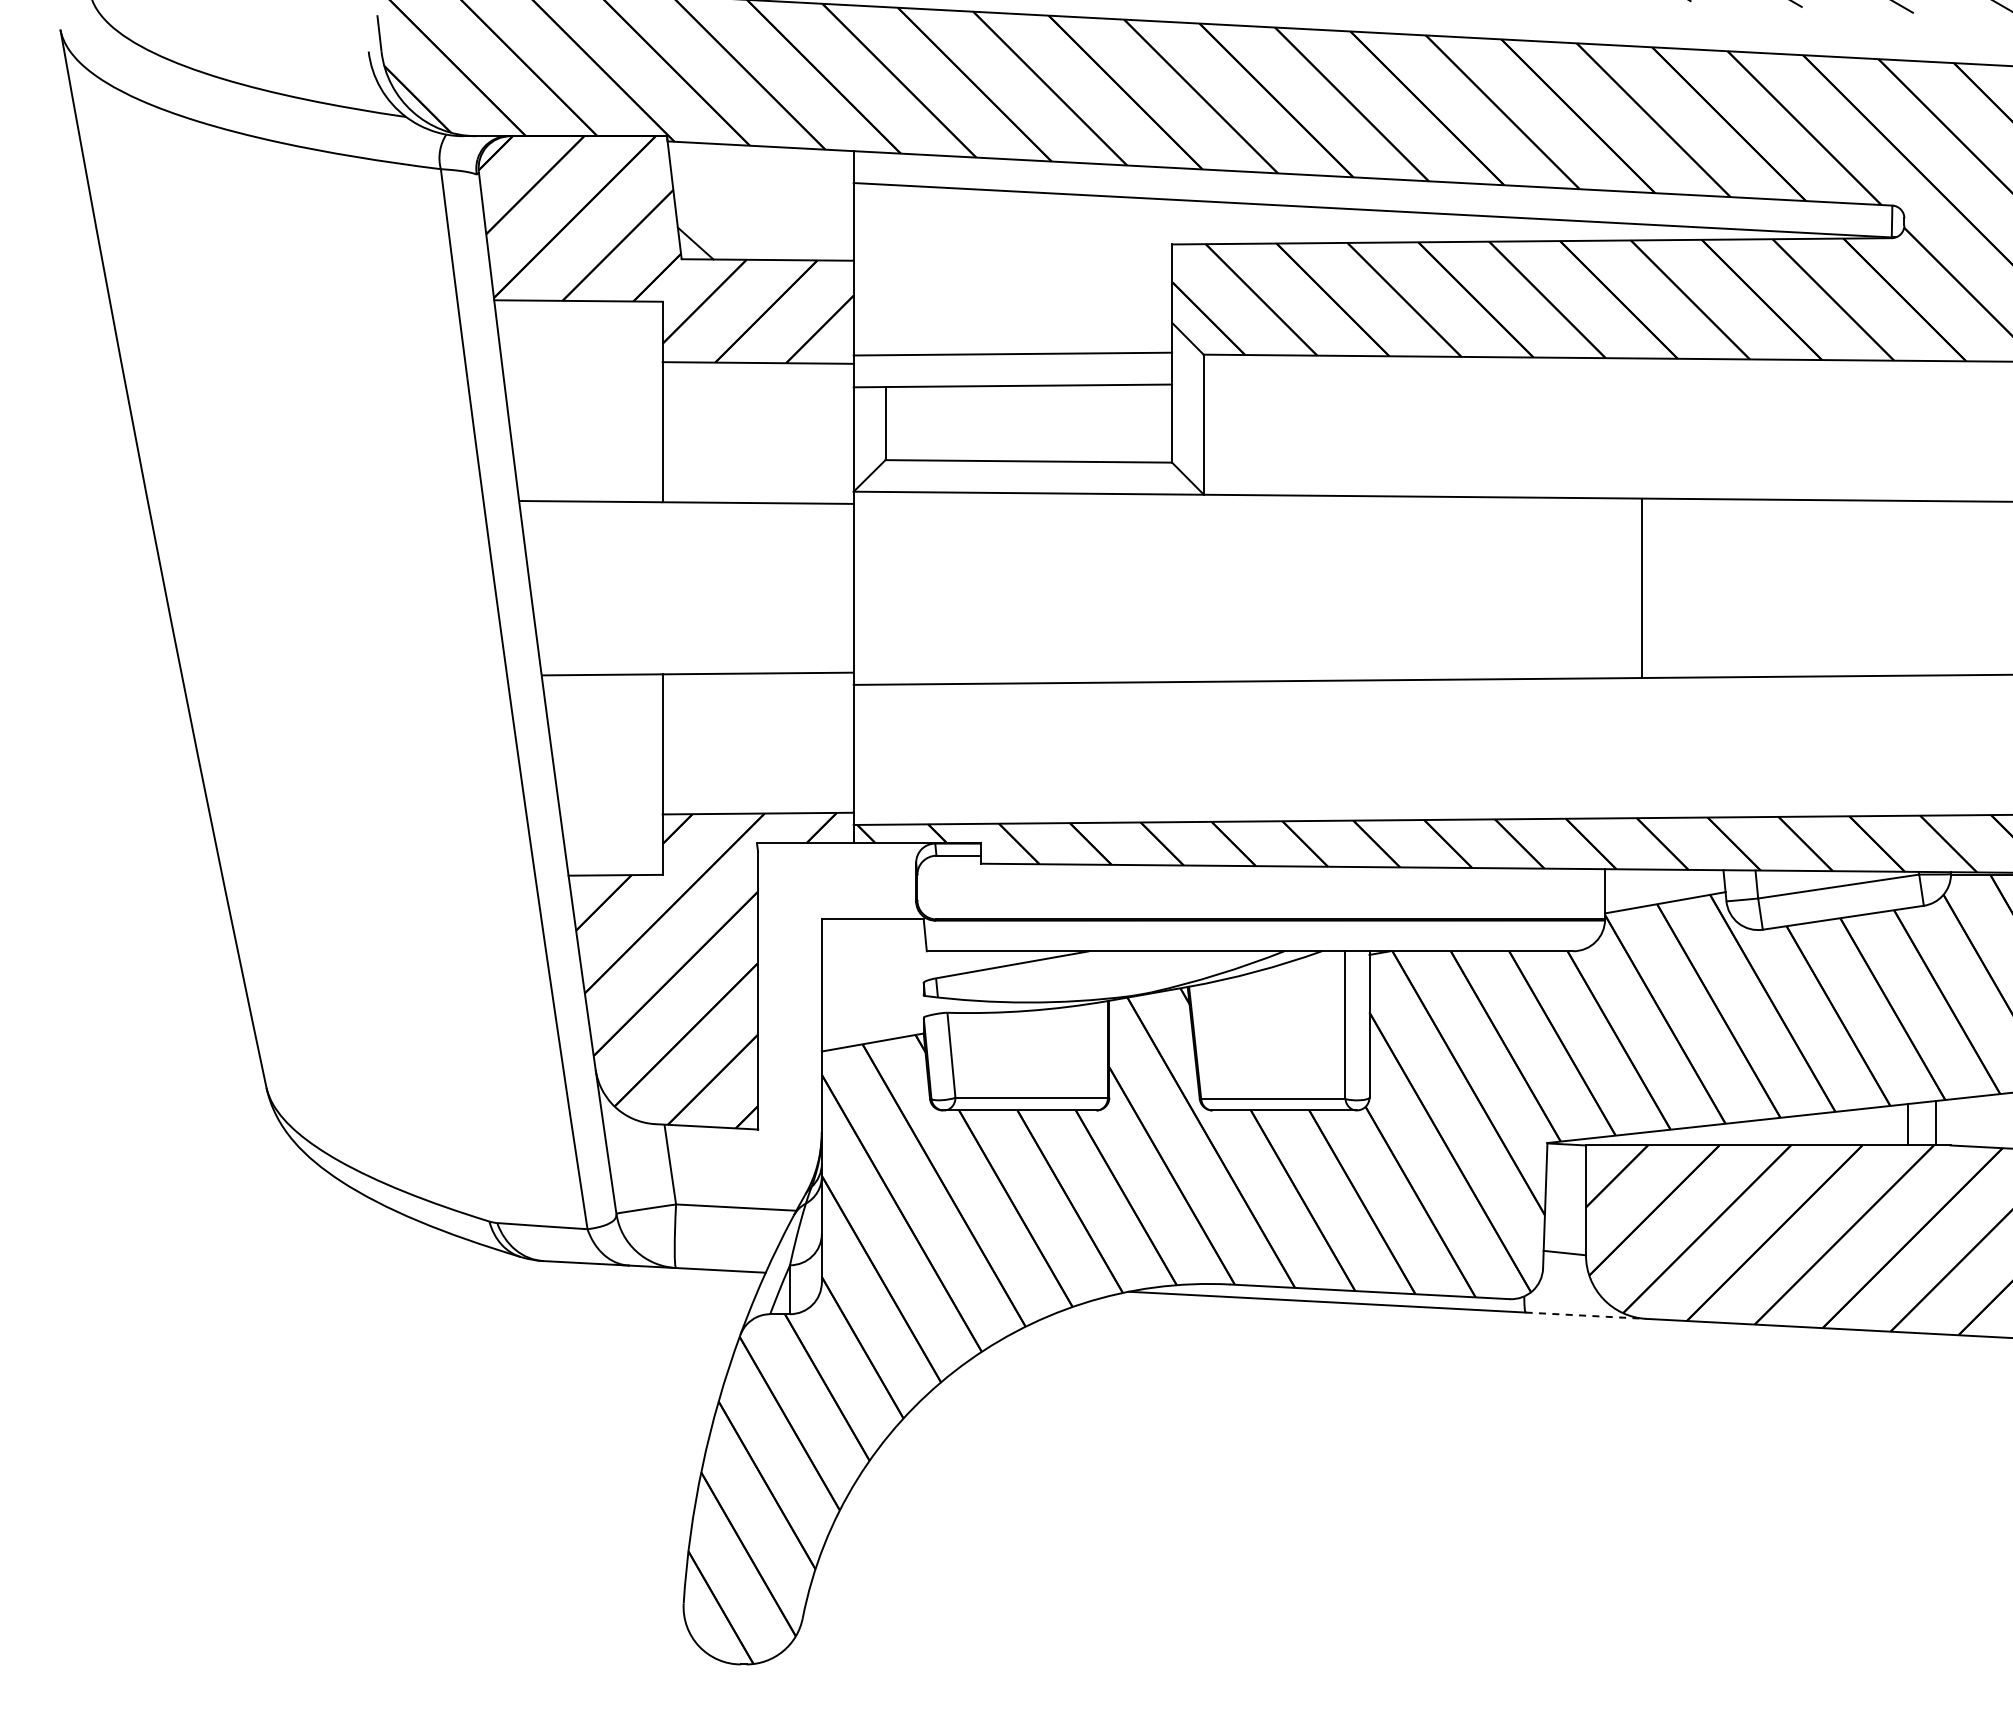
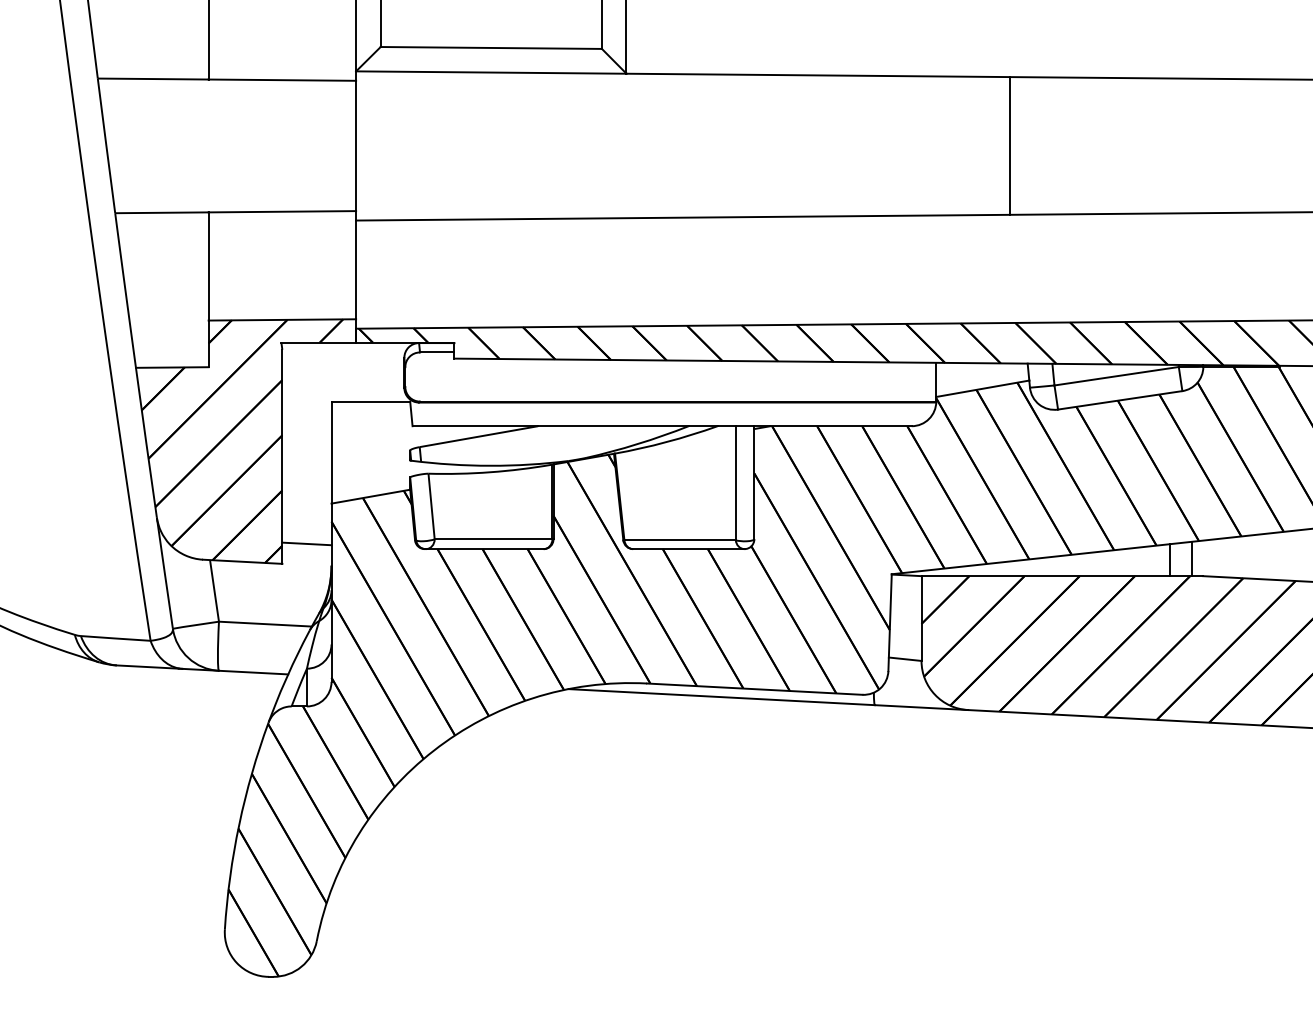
line: (1641, 588) -> (1009, 146), moved
line: (789, 1103) -> (306, 543), added
line: (1586, 1315) -> (921, 707), dashed -> solid

